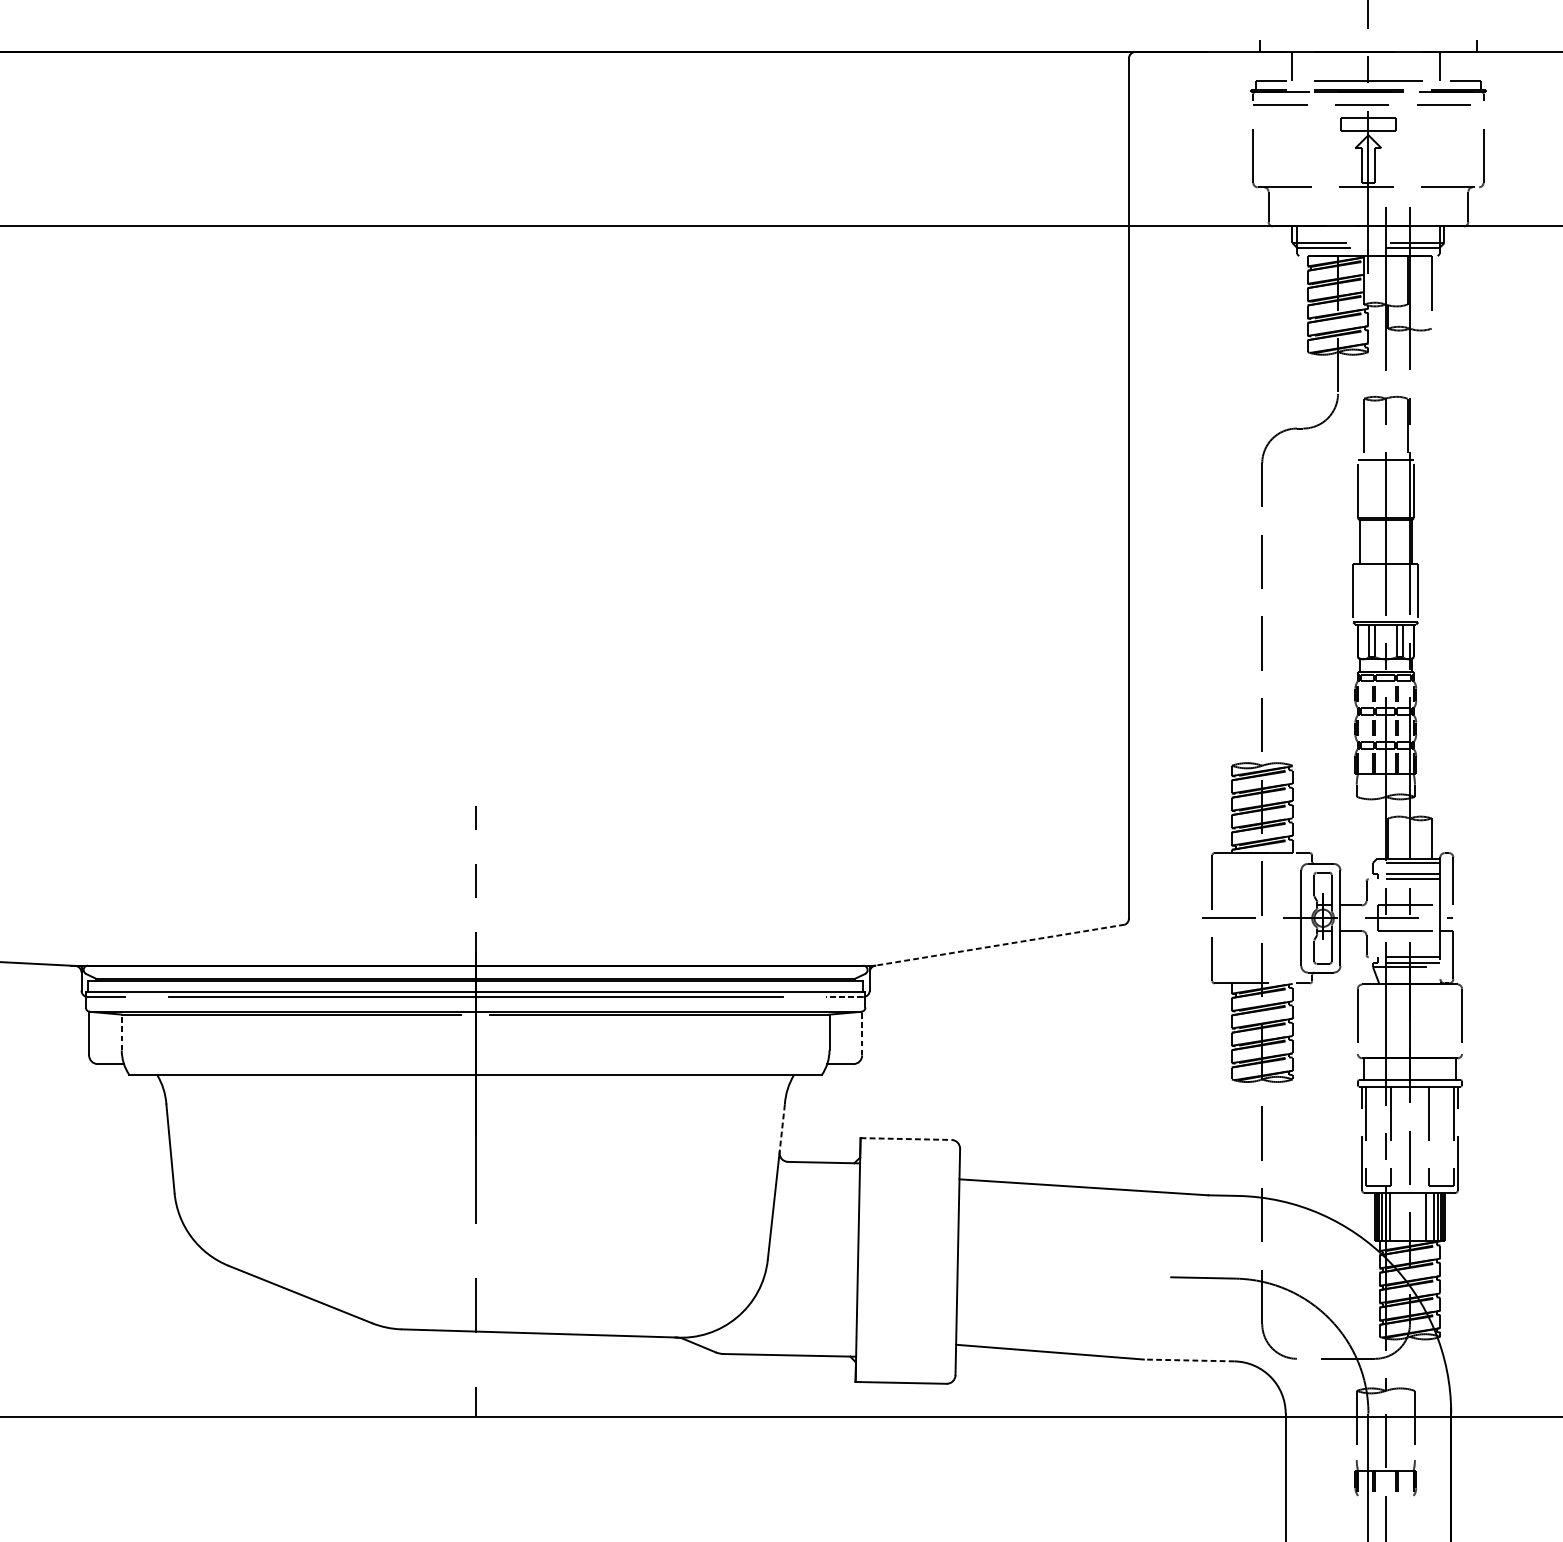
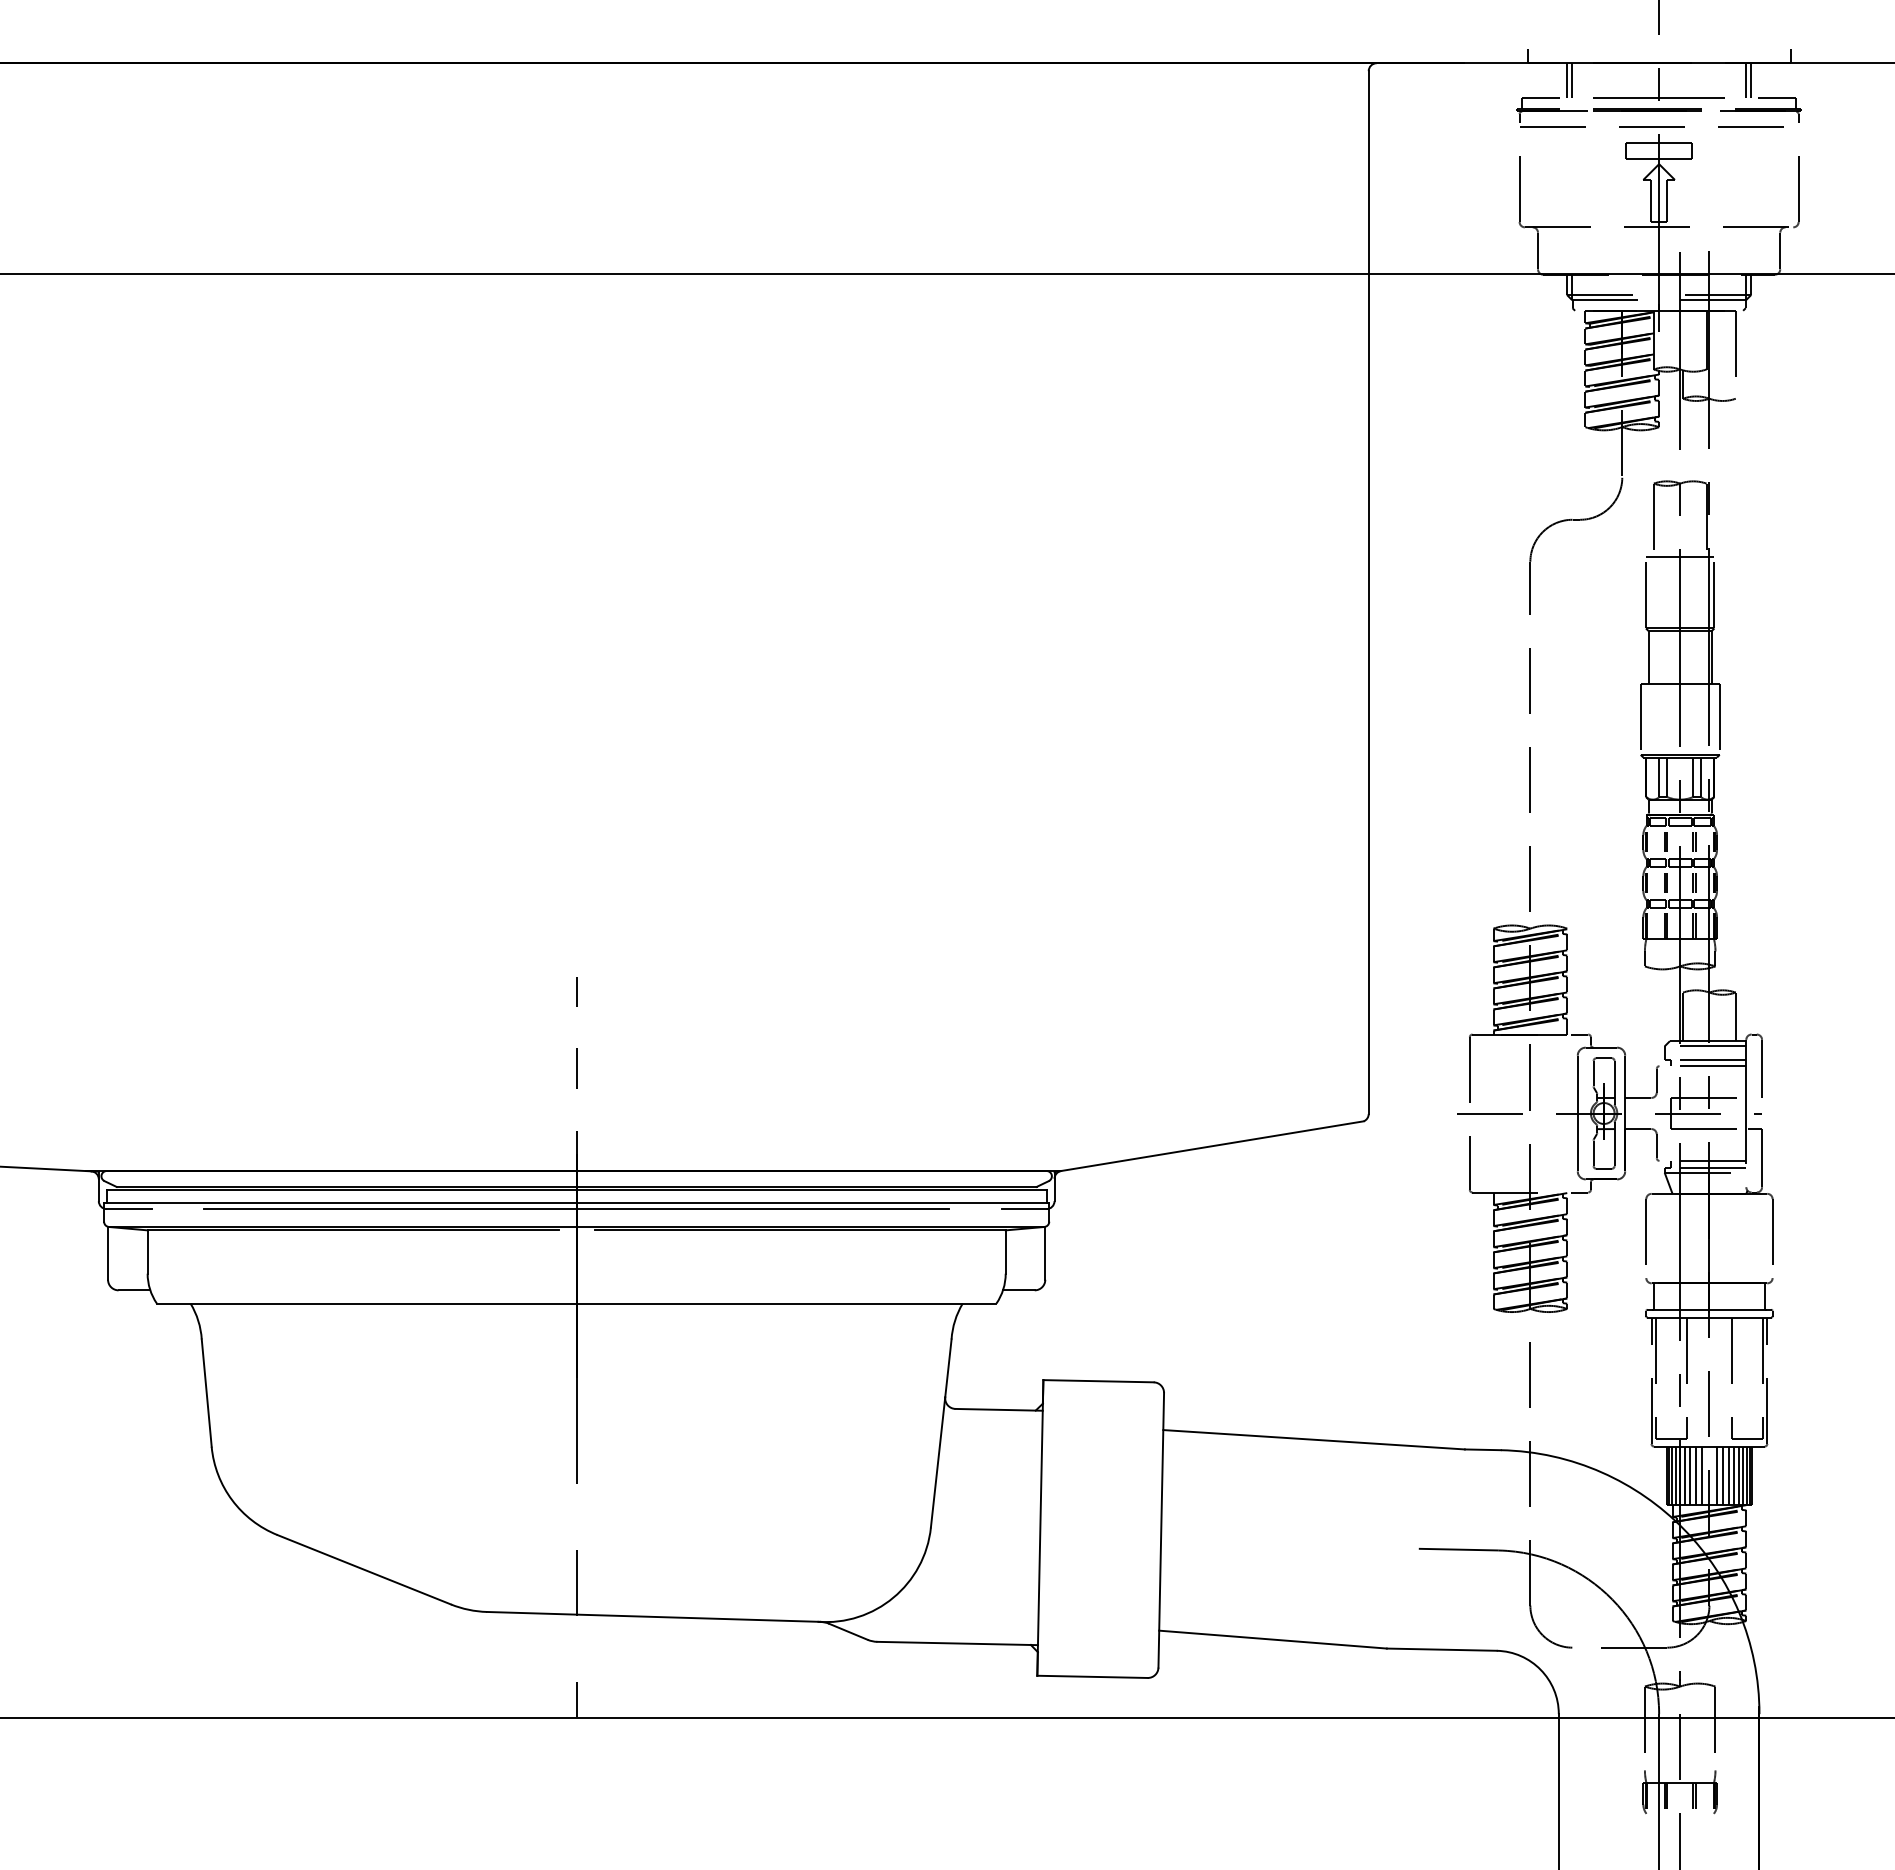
line: (1297, 66) -> (1572, 80), added
line: (1444, 66) -> (1751, 80), added
line: (999, 945) -> (1211, 1146), dashed -> solid
line: (844, 997) -> (1023, 1209), dashed -> solid
line: (121, 1032) -> (147, 1252), dashed -> solid
line: (862, 1032) -> (1045, 1252), dashed -> solid
line: (782, 1128) -> (948, 1368), dashed -> solid
line: (906, 1139) -> (1099, 1381), dashed -> solid
line: (1393, 1216) -> (1689, 1475), added
line: (1398, 1216) -> (1695, 1475), added
line: (1404, 1216) -> (1702, 1475), added
line: (1415, 1216) -> (1716, 1475), added
line: (1421, 1216) -> (1723, 1475), added
line: (1430, 1216) -> (1734, 1475), added
line: (1188, 1360) -> (1441, 1649), dashed -> solid

